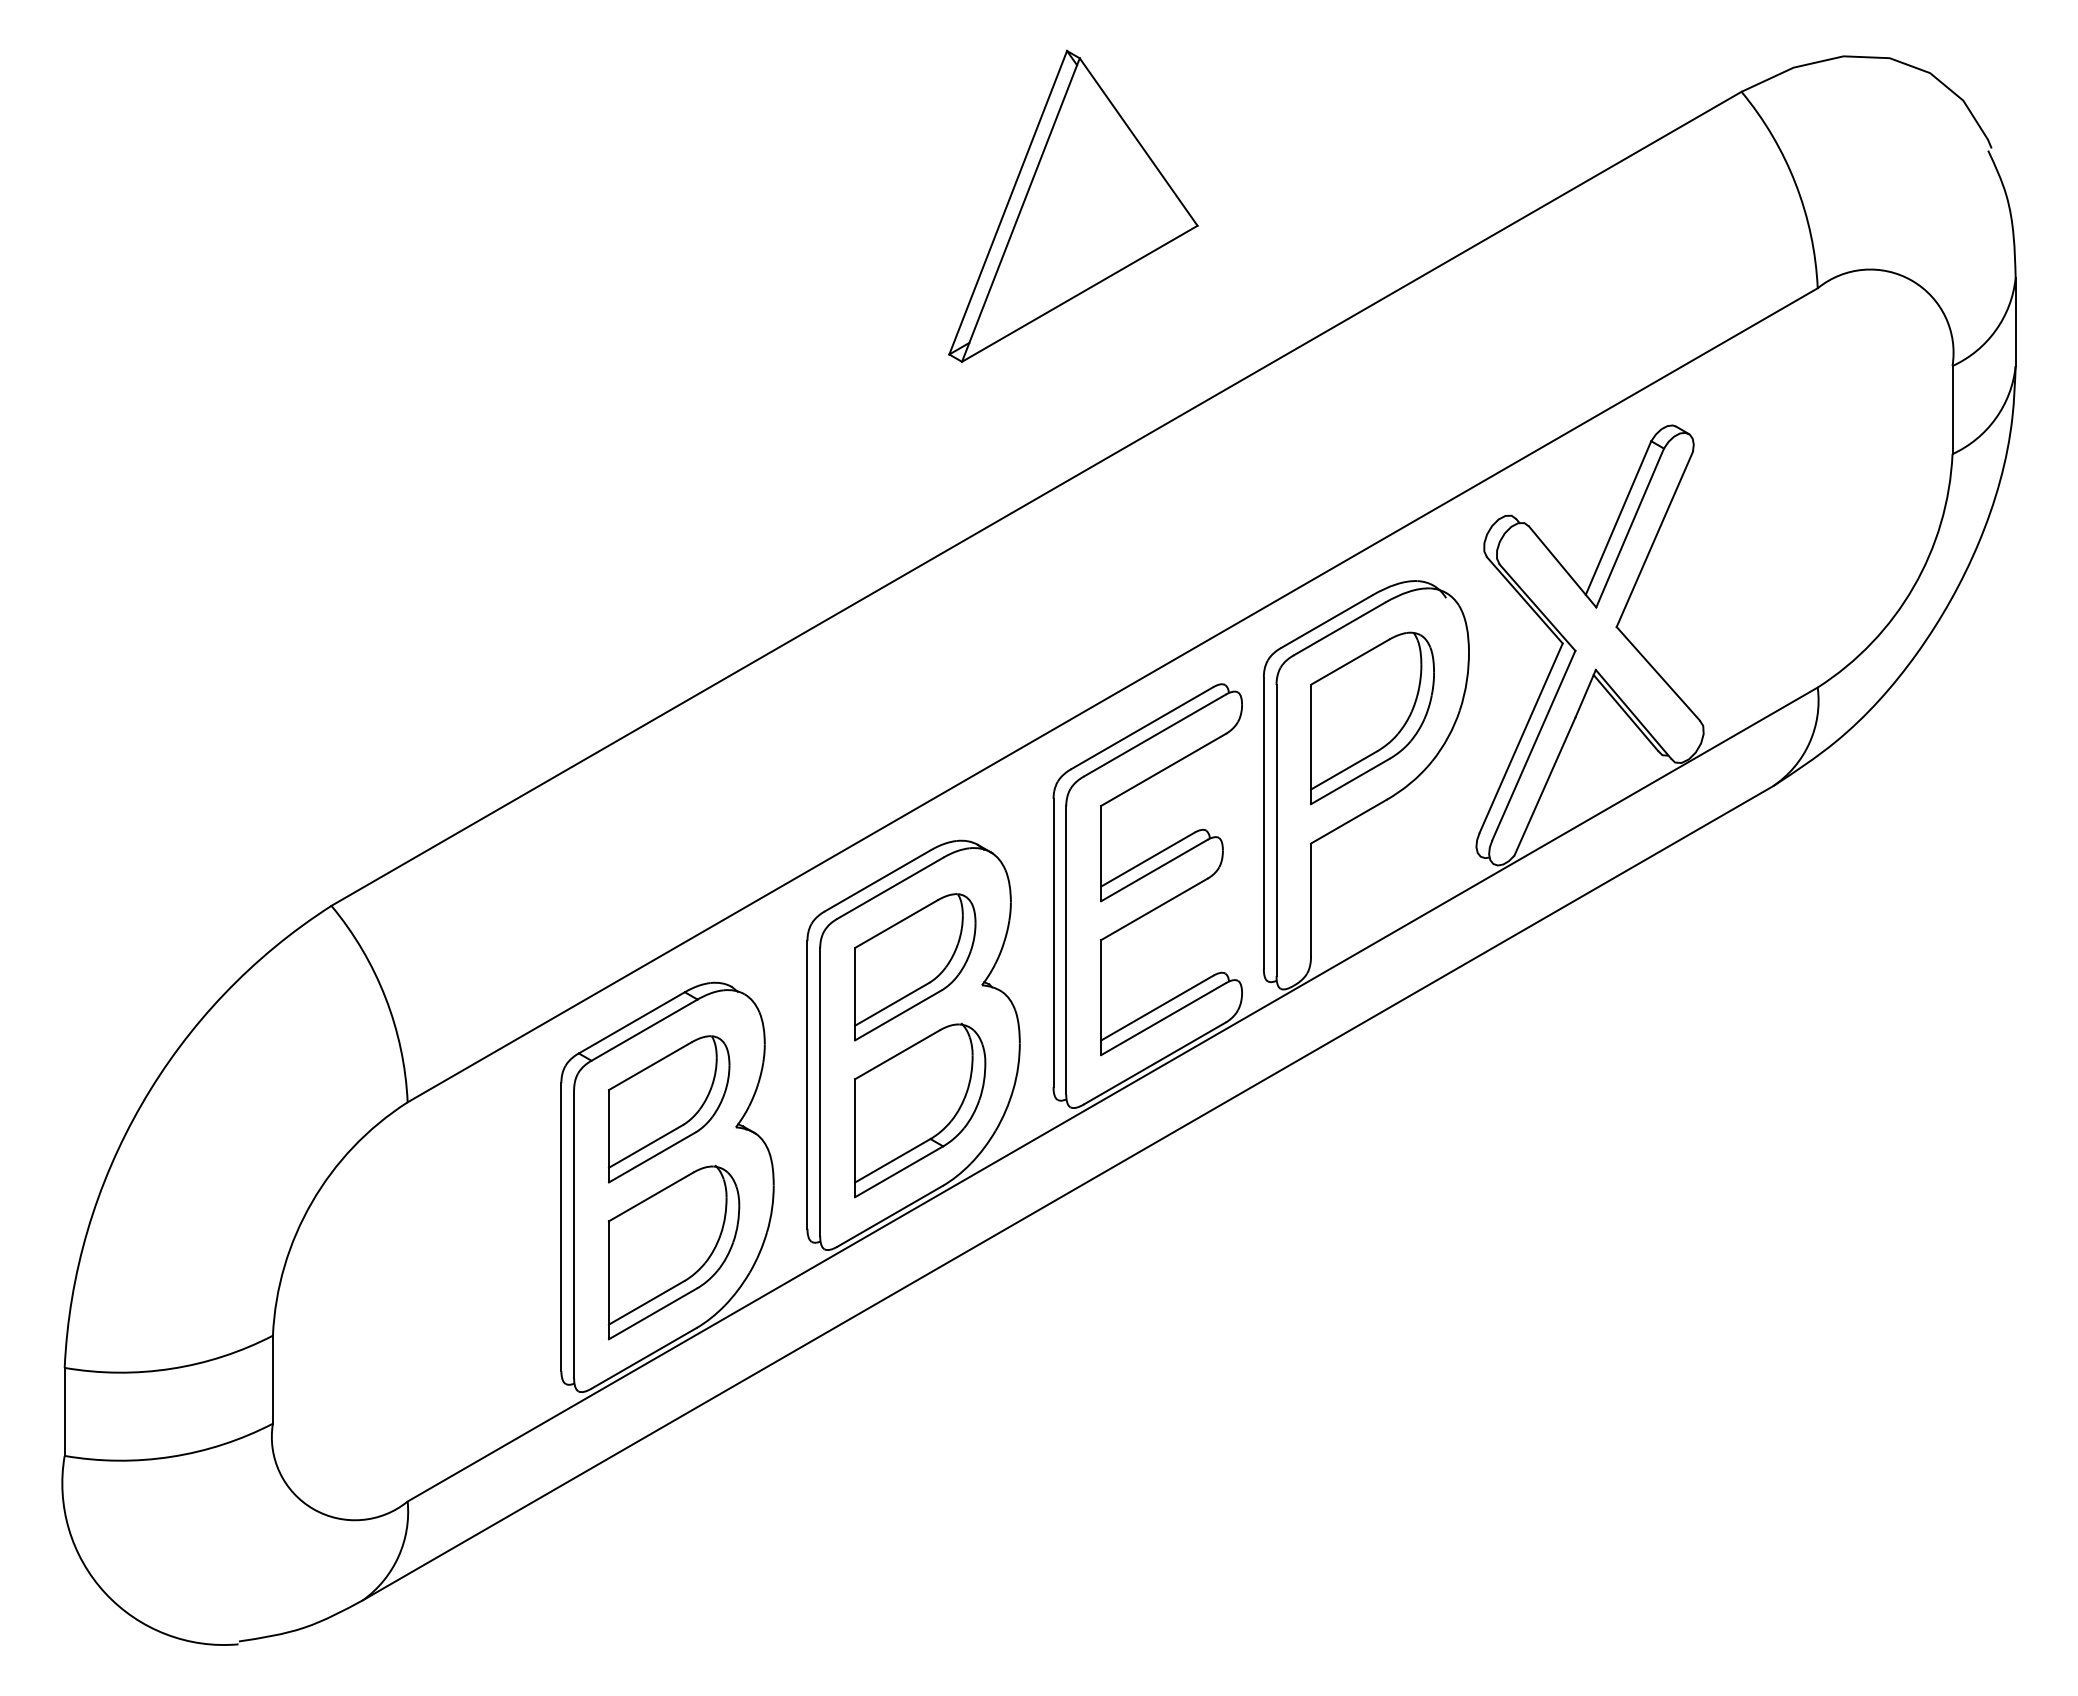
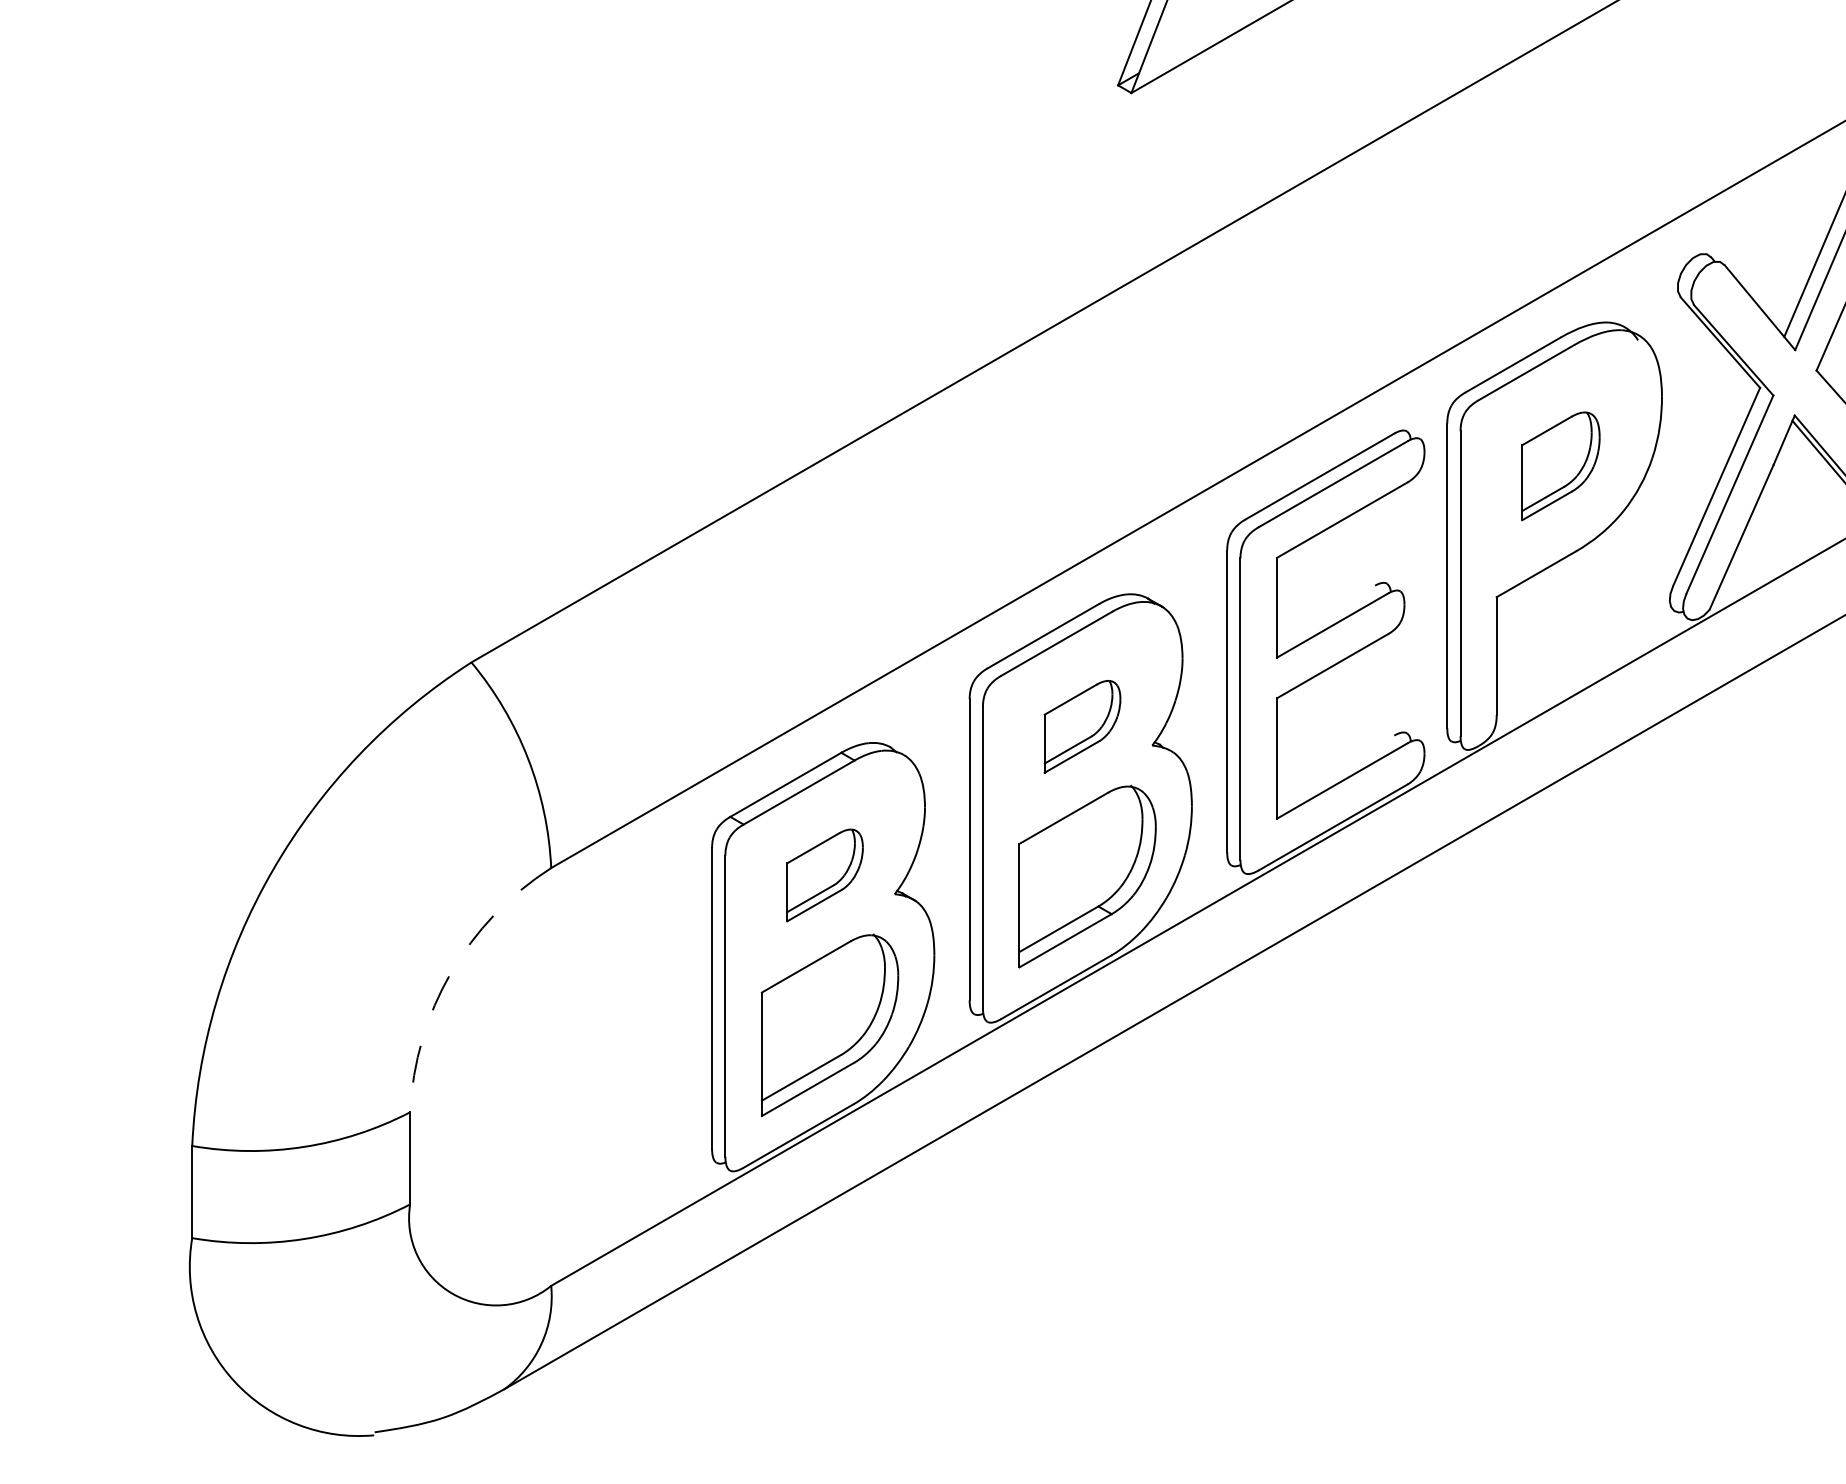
part: (1372, 718) -> (1561, 466), size x0.6
line: (1147, 859) -> (1325, 613), removed
part: (915, 967) -> (1082, 726), size x0.6
line: (1157, 1007) -> (1335, 768), removed
part: (669, 1109) -> (825, 875), size x0.6
arc: (311, 1202) -> (450, 972), solid -> dashed

